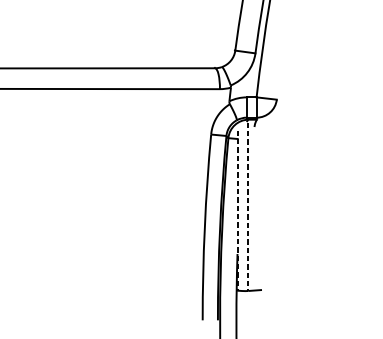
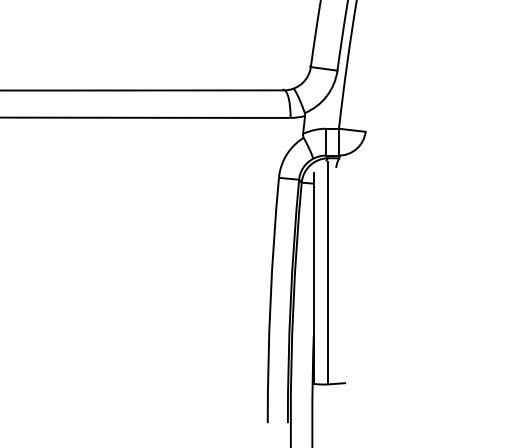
line: (248, 206) -> (328, 273), dashed -> solid
line: (238, 210) -> (314, 278), dashed -> solid

